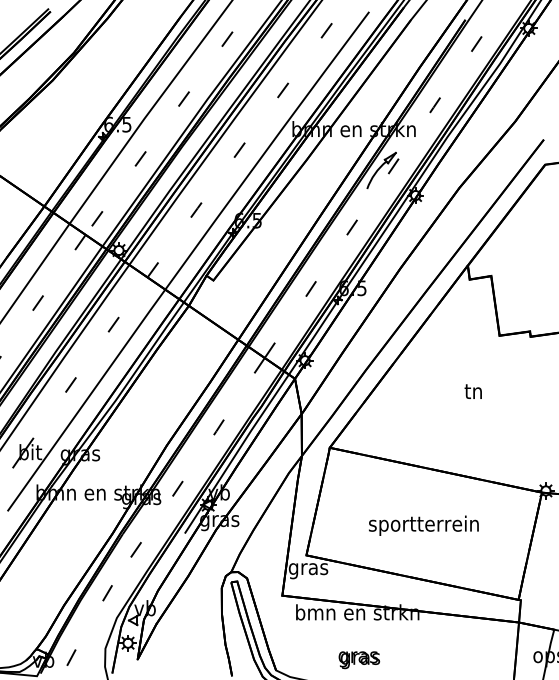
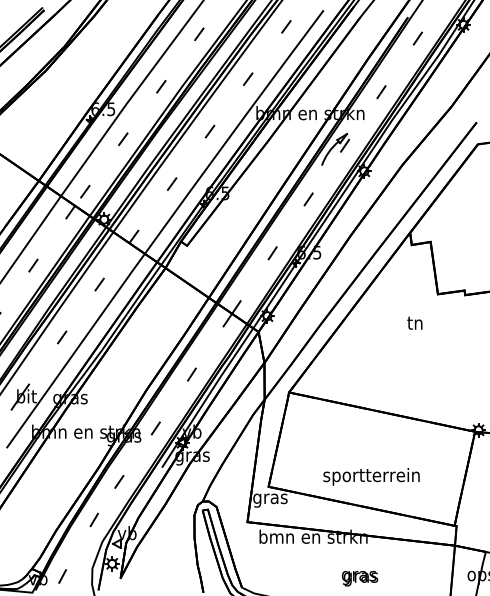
text: (472, 390) -> (414, 322), moved
text: (423, 525) -> (371, 476), moved
text: (358, 659) -> (359, 578), moved

